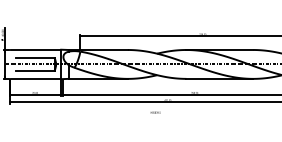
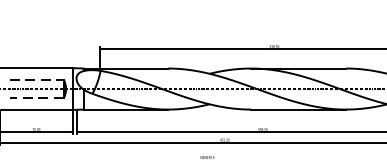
line: (35, 58) -> (36, 80), solid -> dashed
line: (34, 70) -> (35, 97), solid -> dashed

